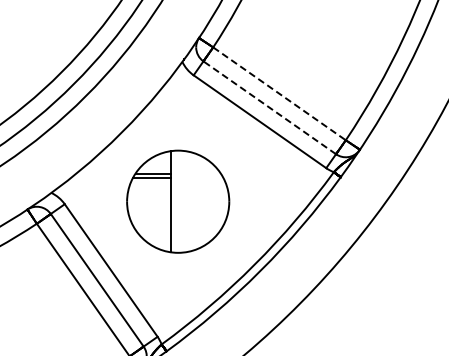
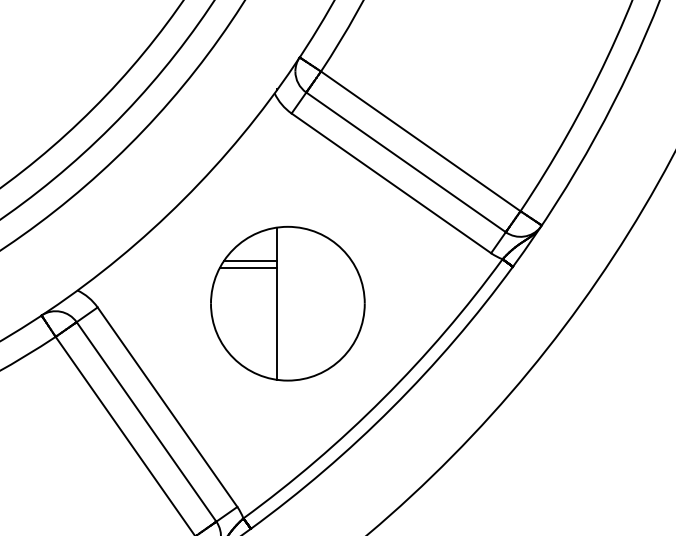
line: (279, 93) -> (420, 140), dashed -> solid
line: (269, 107) -> (405, 161), dashed -> solid
part: (178, 201) -> (288, 303), moved

